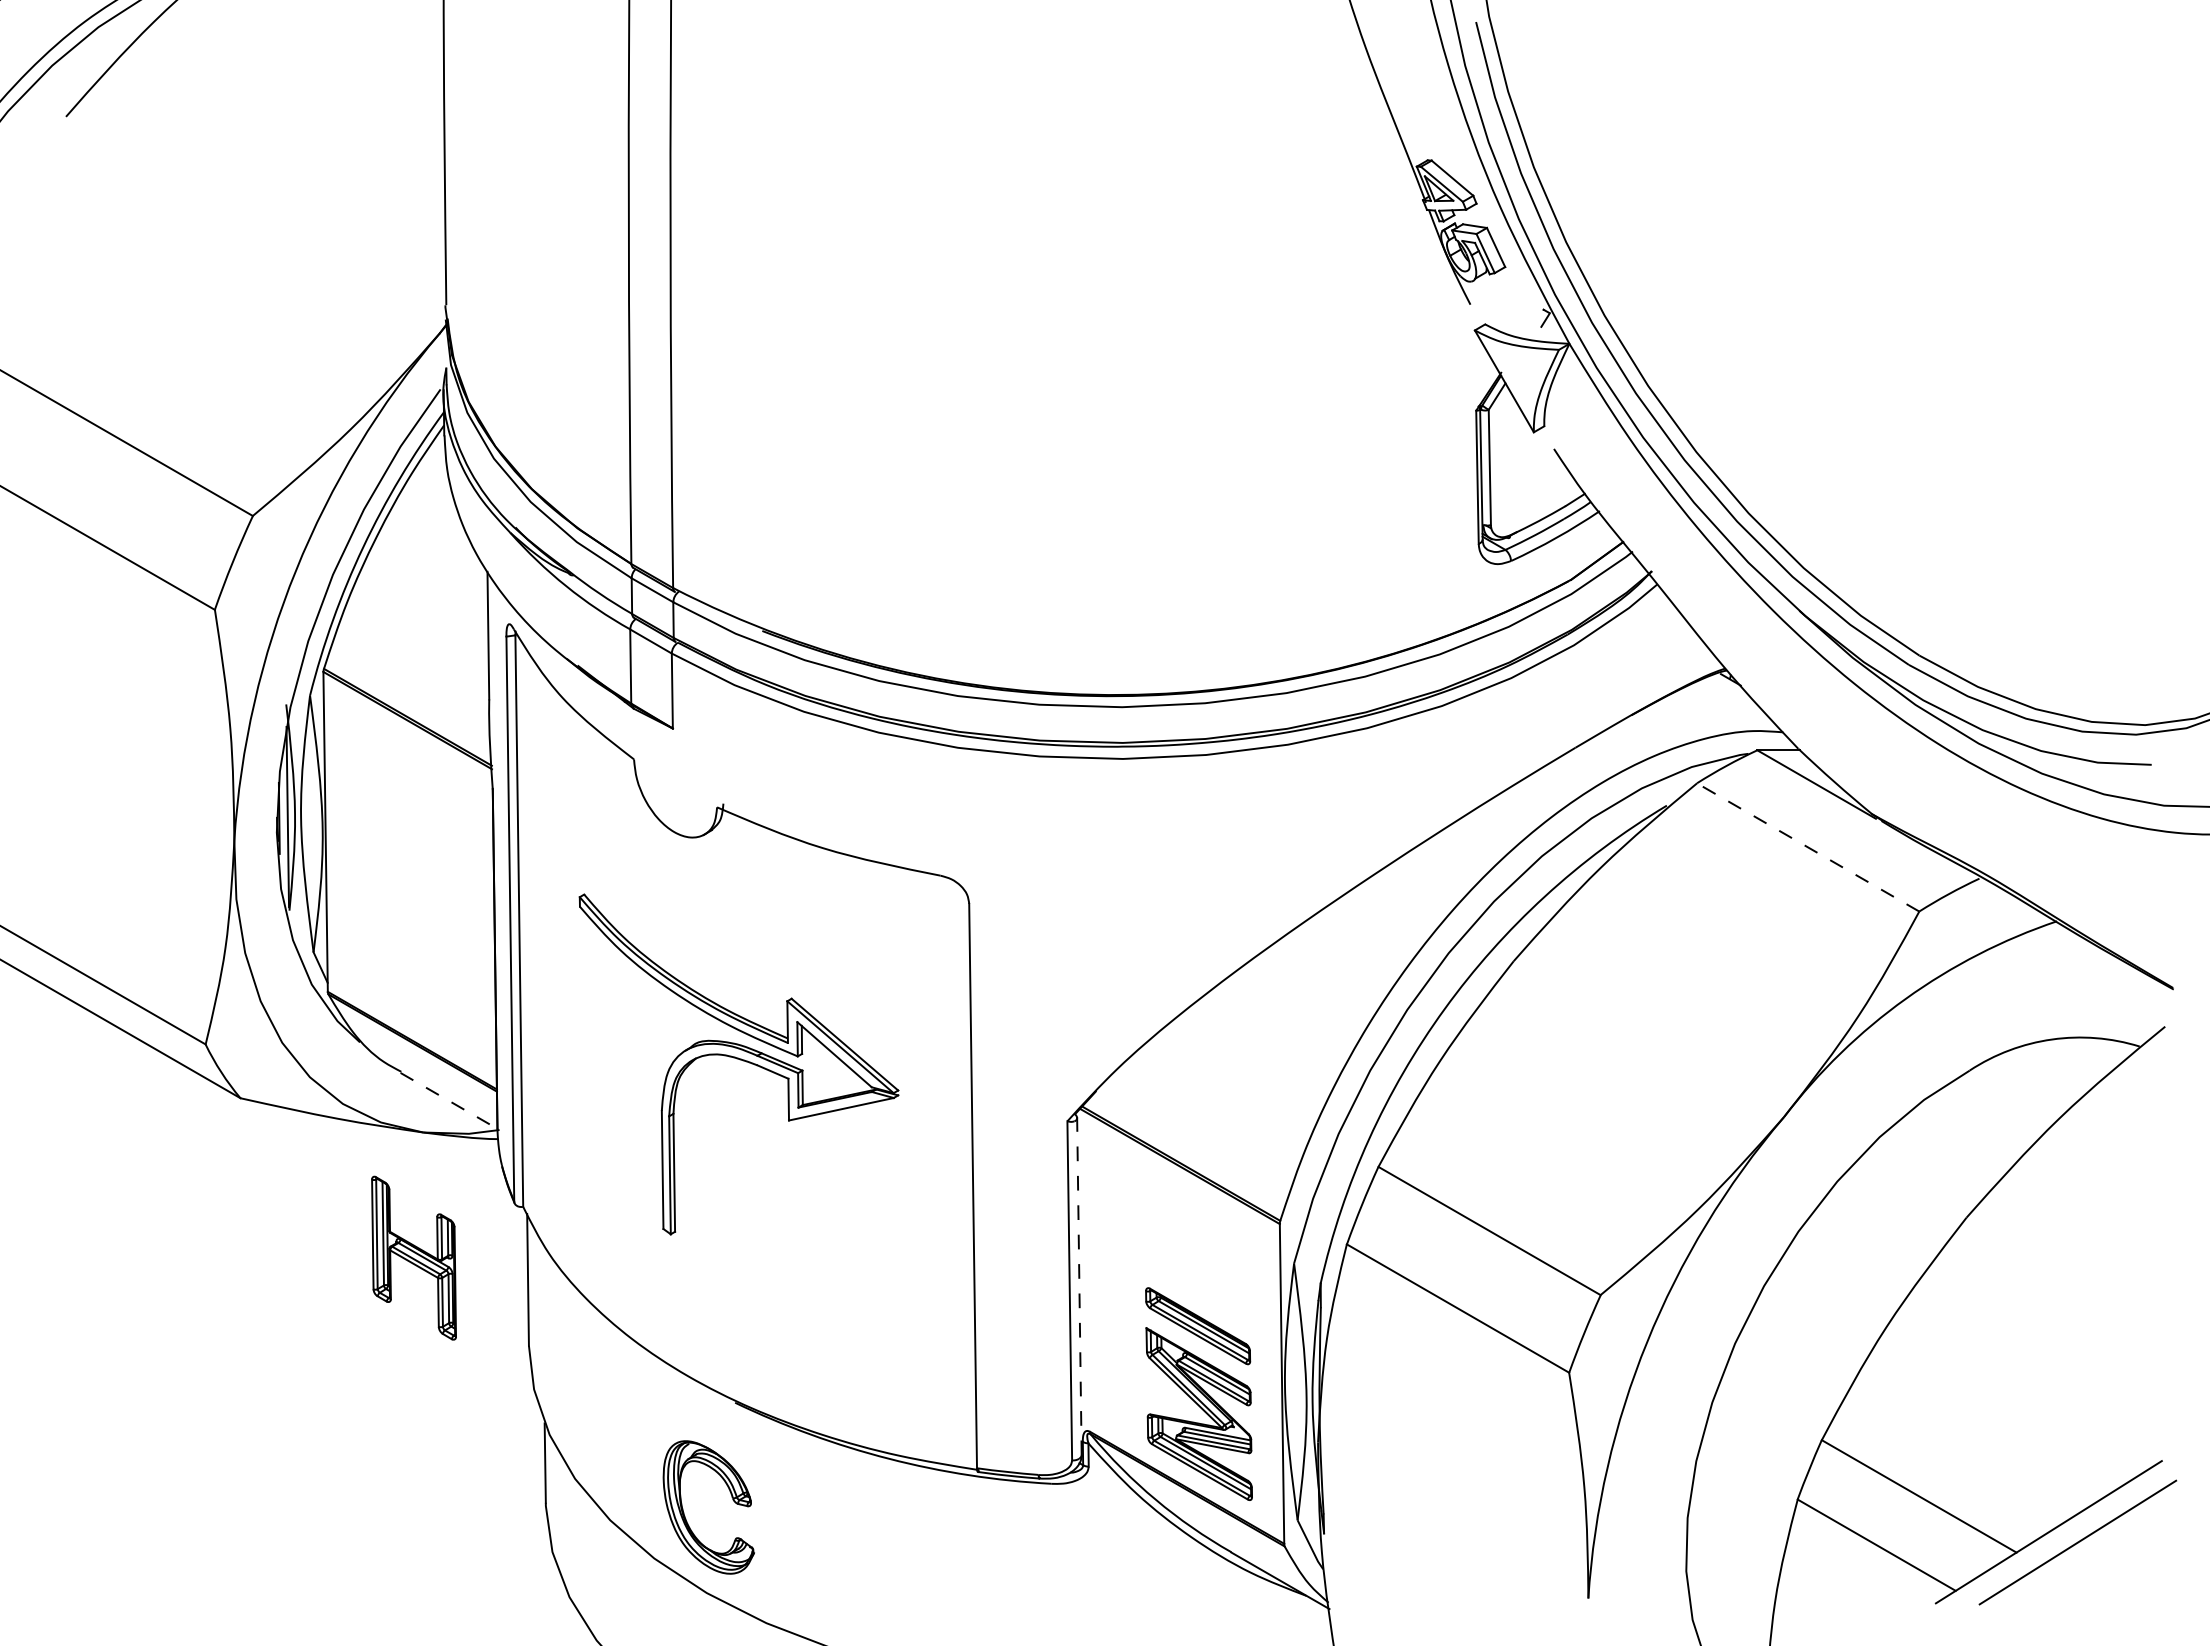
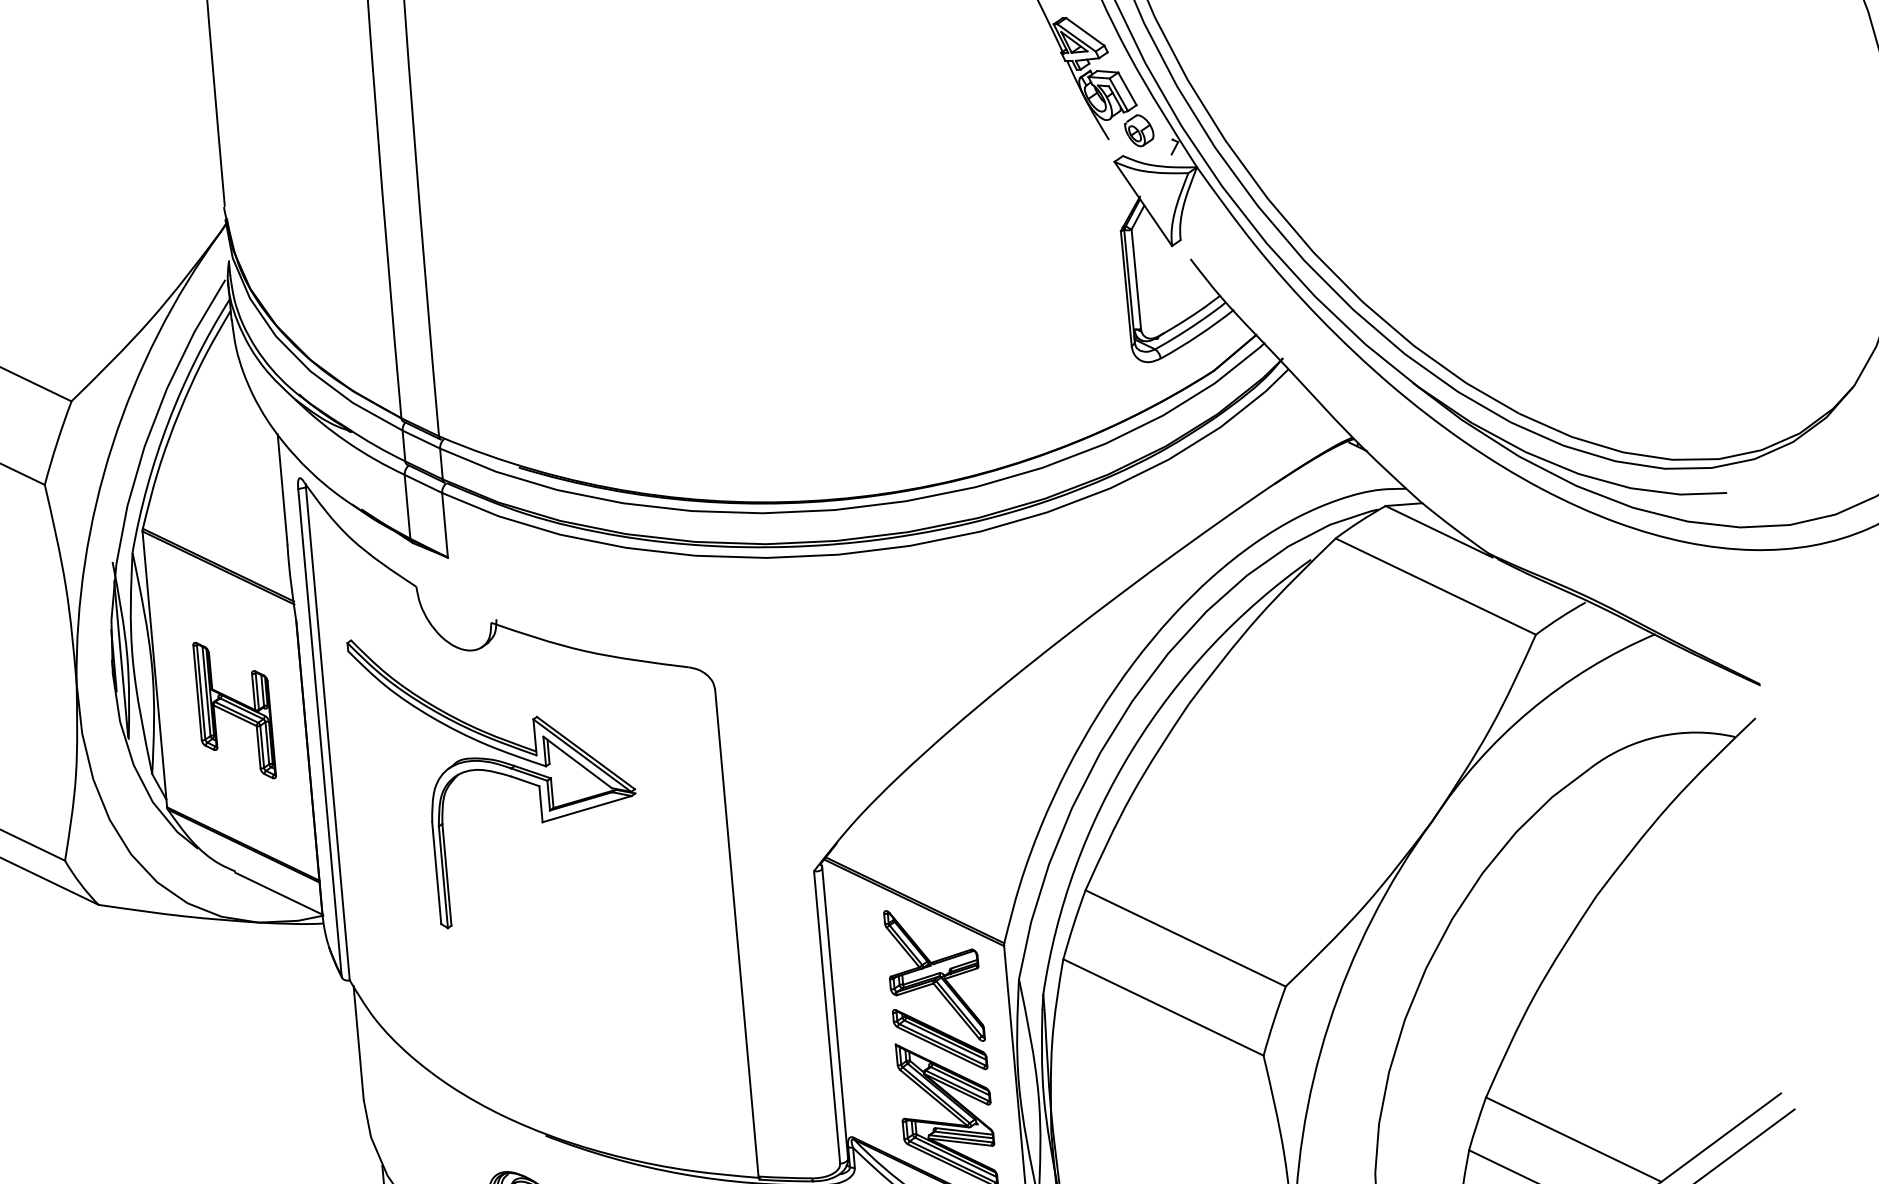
part: (1505, 296) -> (1138, 130), added
line: (1807, 847) -> (1435, 586), dashed -> solid
part: (738, 1064) -> (495, 777), moved
line: (449, 1100) -> (279, 893), dashed -> solid
part: (1196, 1252) -> (934, 976), added
part: (413, 1257) -> (234, 709), moved
line: (1079, 1285) -> (835, 1012), dashed -> solid

